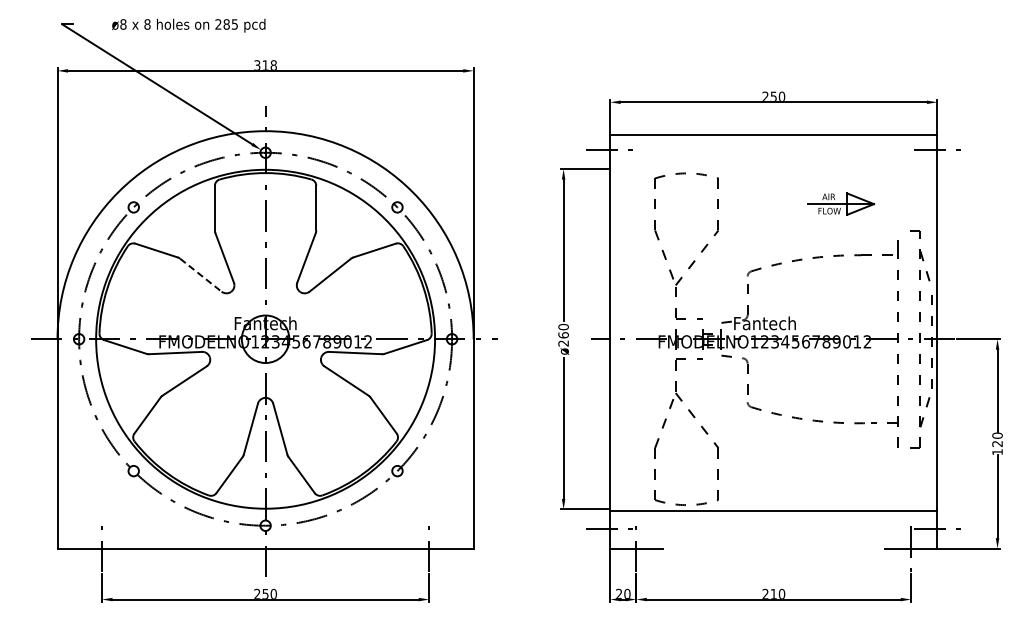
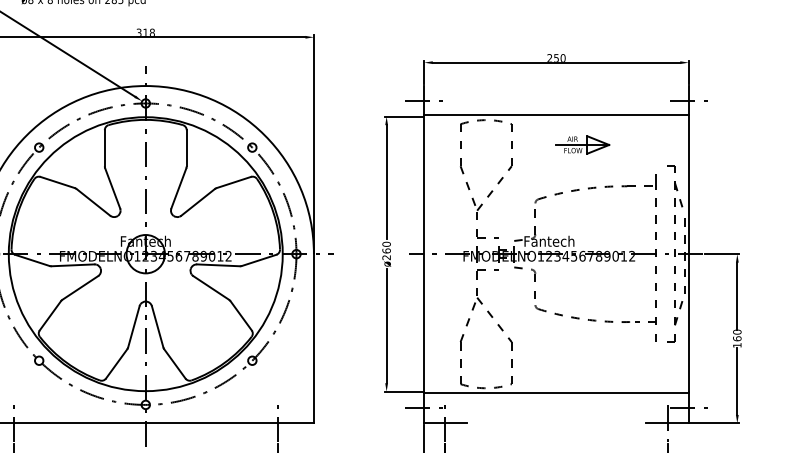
line: (773, 135) -> (556, 115), moved
part: (840, 203) -> (582, 144), moved
line: (201, 275) -> (93, 202), dashed -> solid
text: (997, 443) -> (737, 338), 120 -> 160

